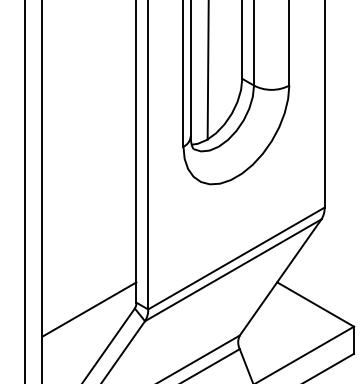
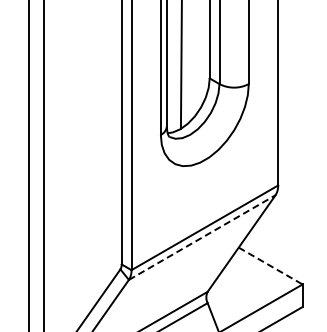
line: (233, 270) -> (202, 237), solid -> dashed
line: (315, 305) -> (270, 266), solid -> dashed
line: (89, 308) -> (82, 269), removed

